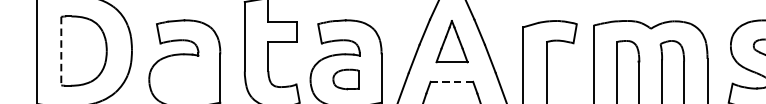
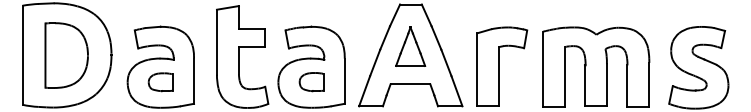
line: (61, 52) -> (45, 56), dashed -> solid
part: (184, 79) -> (160, 82), added
line: (451, 82) -> (410, 84), dashed -> solid

